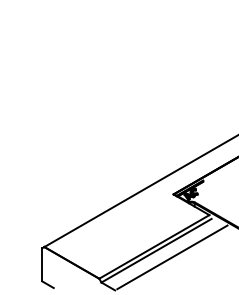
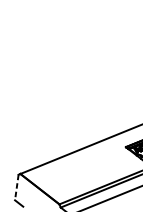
line: (42, 264) -> (17, 187), solid -> dashed

